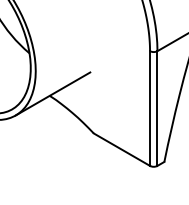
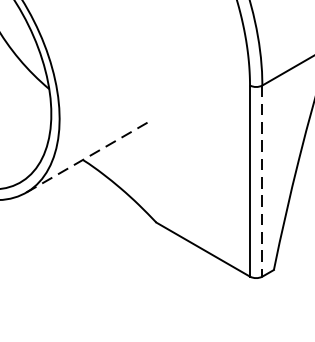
line: (53, 93) -> (89, 156), solid -> dashed
line: (157, 109) -> (262, 182), solid -> dashed

